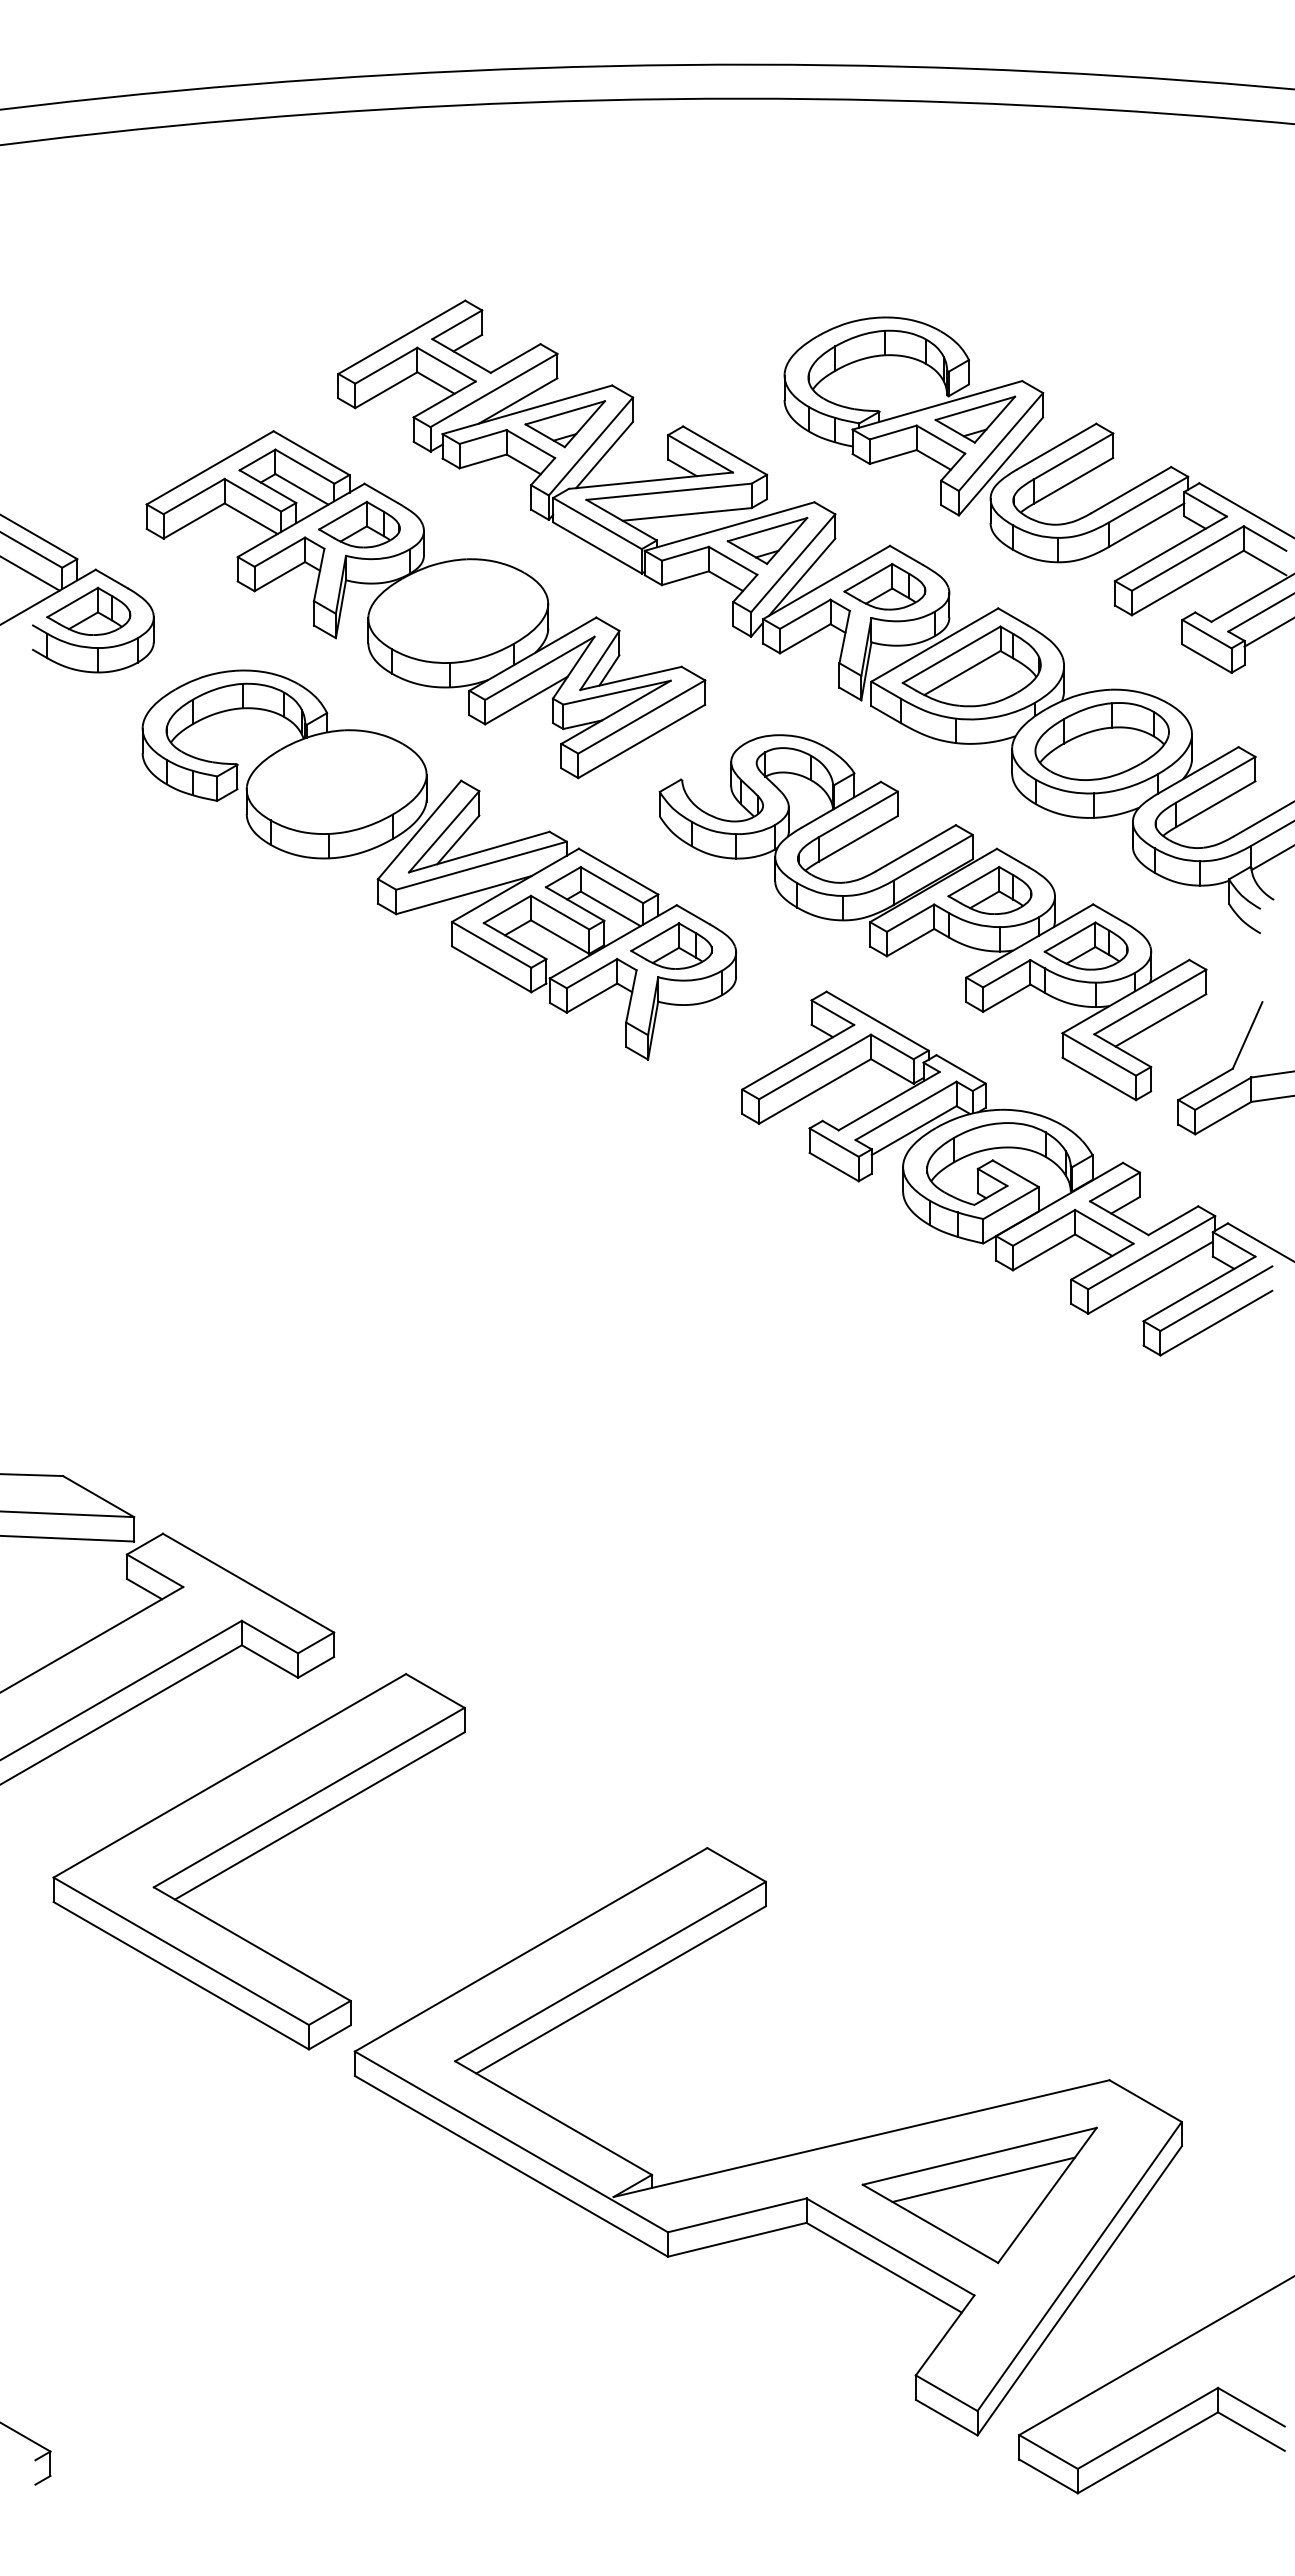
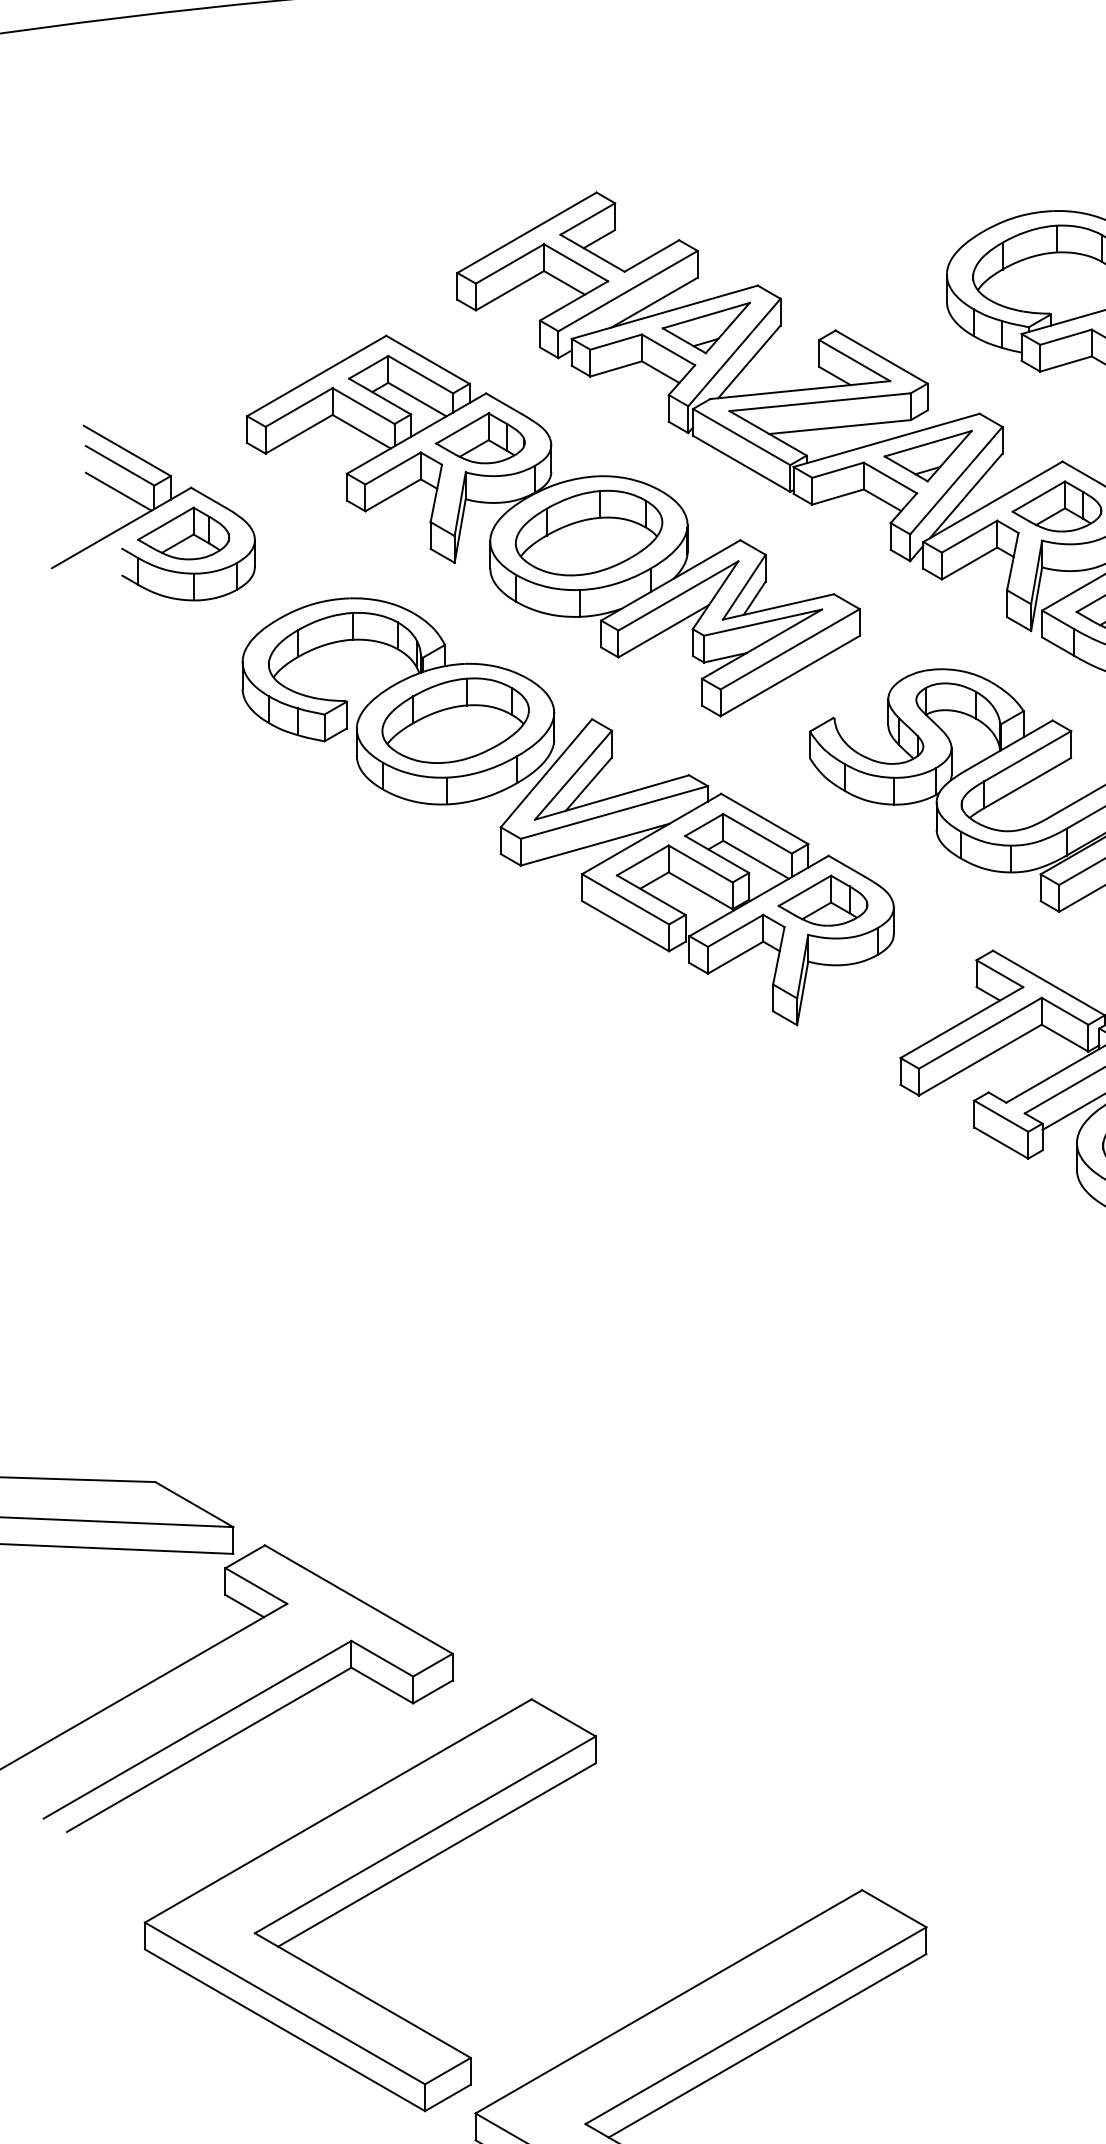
part: (458, 610) -> (589, 532), added
part: (336, 781) -> (455, 720), added

